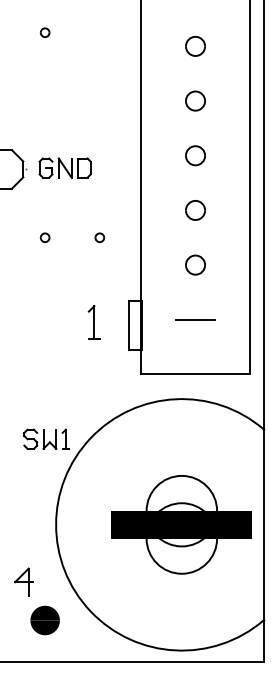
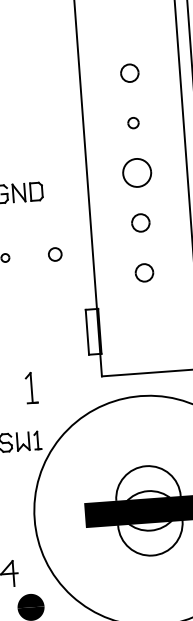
part: (195, 100) -> (133, 122), size x0.6
part: (195, 155) -> (137, 172), size x1.6
part: (99, 237) -> (54, 254), size x1.6
line: (195, 319) -> (148, 322), removed
part: (93, 322) -> (30, 388), moved

